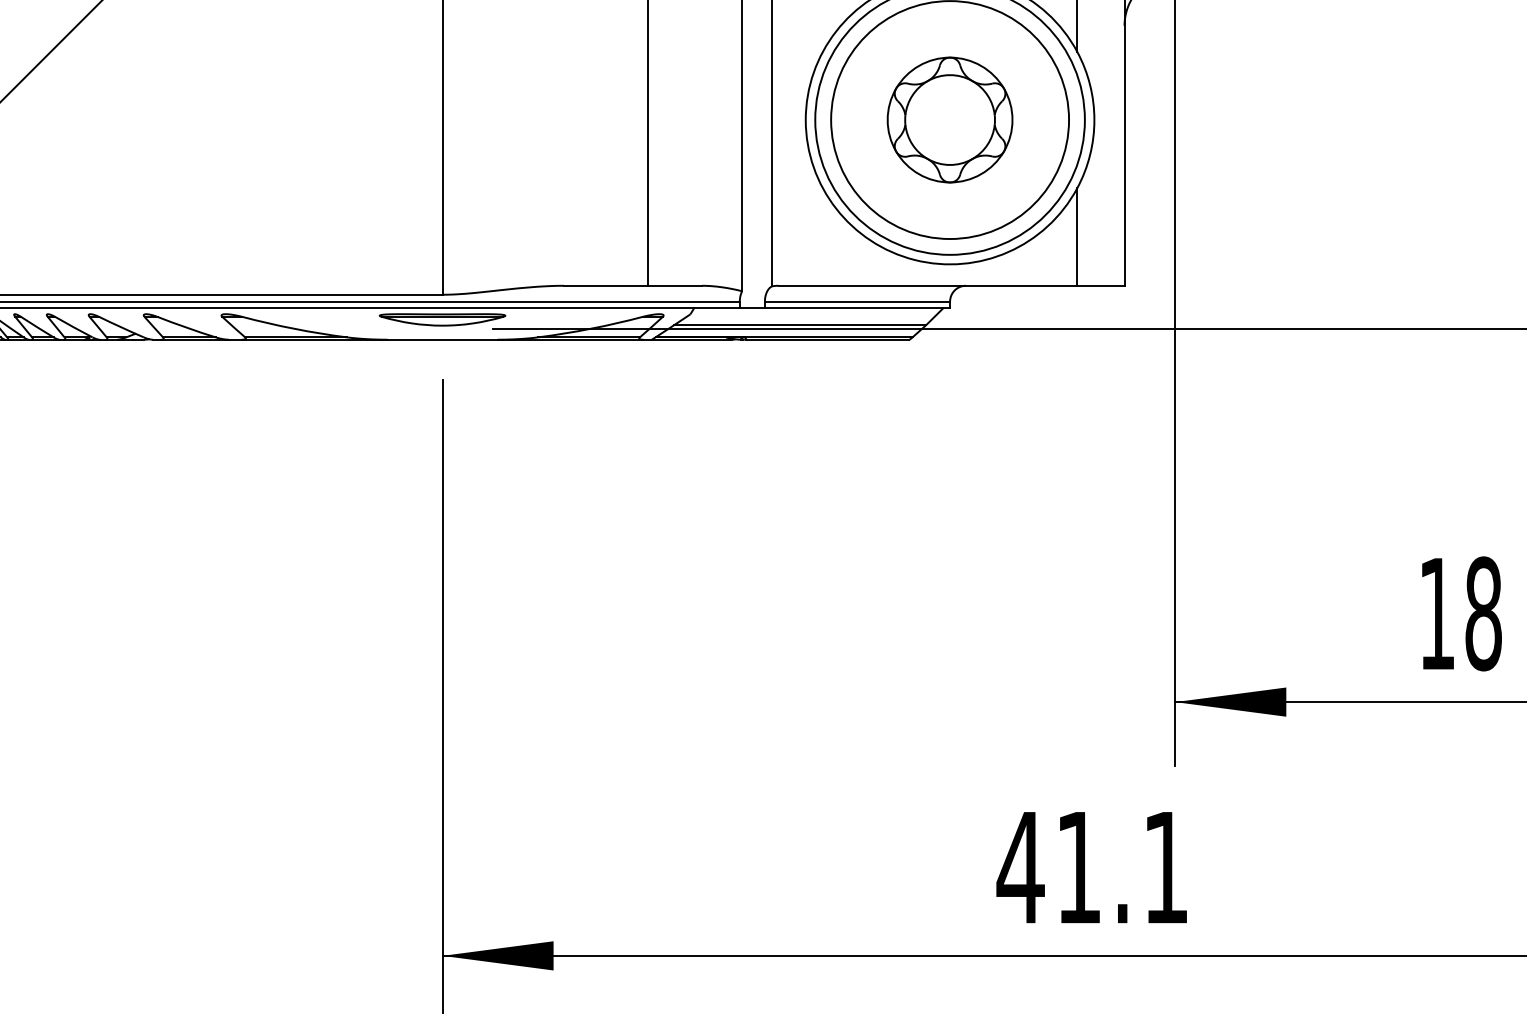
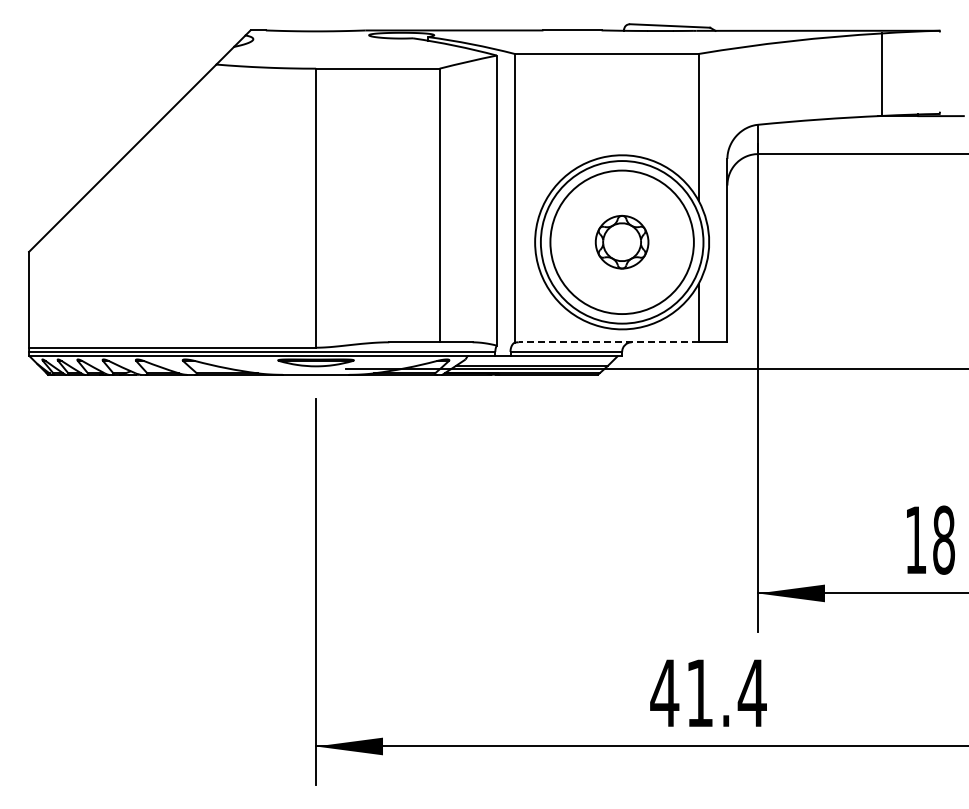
part: (948, 118) -> (621, 241), size x0.7
line: (927, 286) -> (608, 342), solid -> dashed
text: (1164, 866) -> (751, 692), 41.1 -> 41.4

